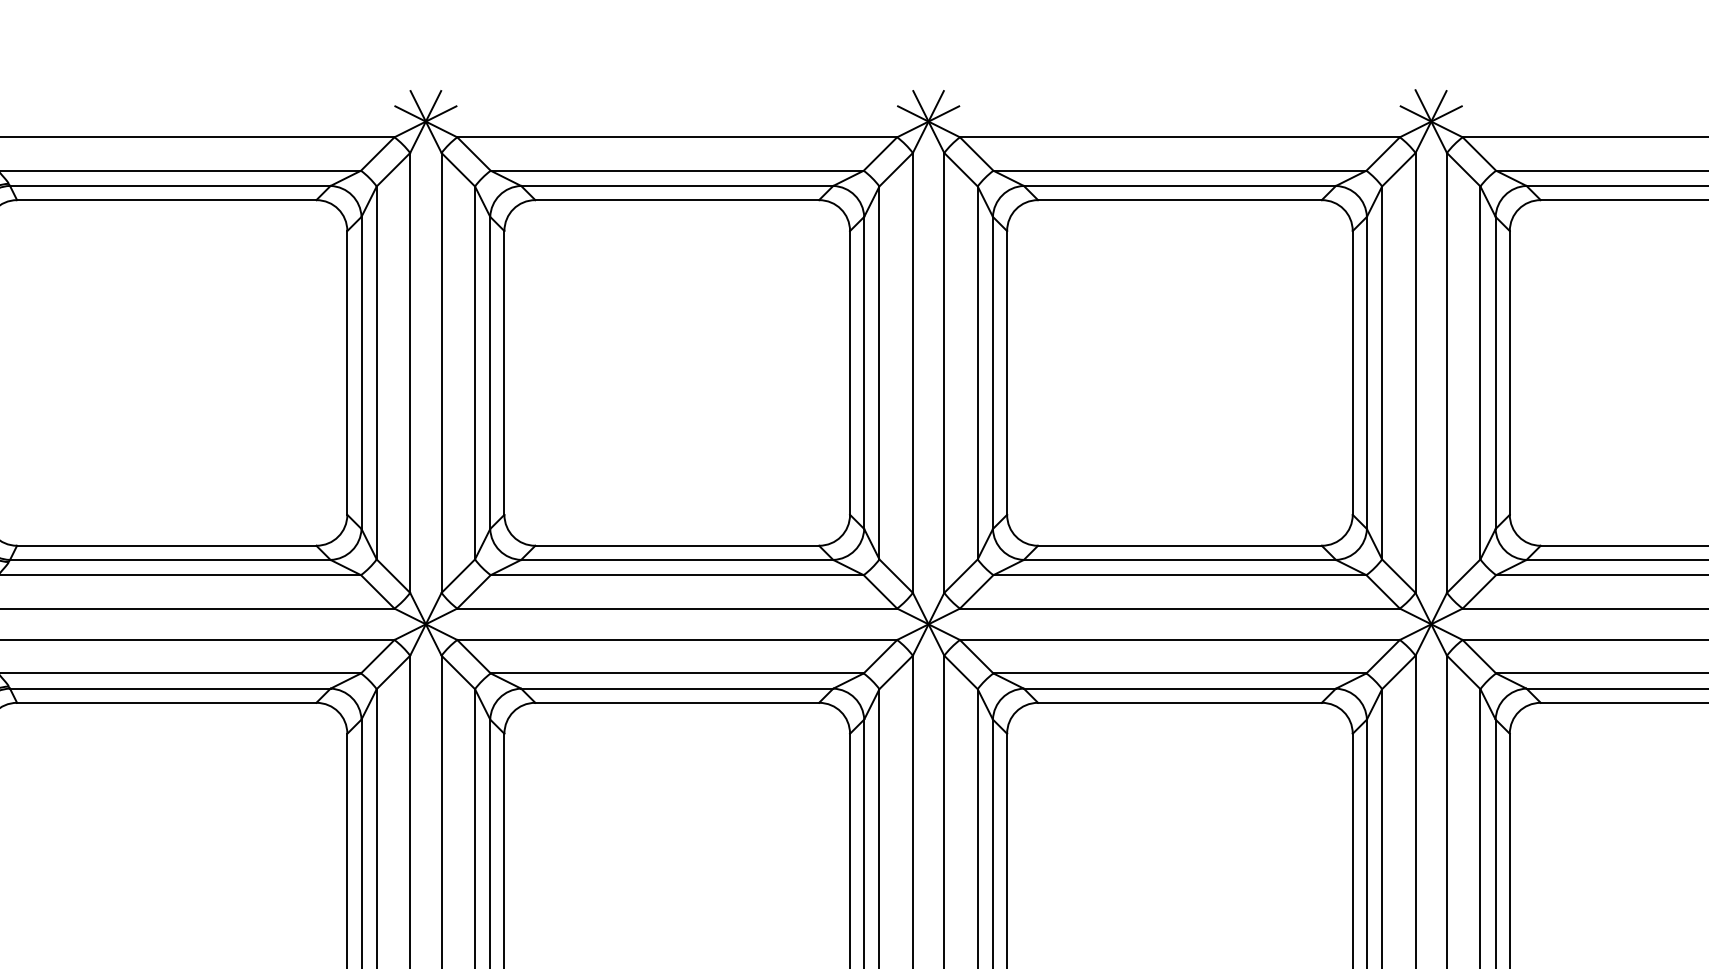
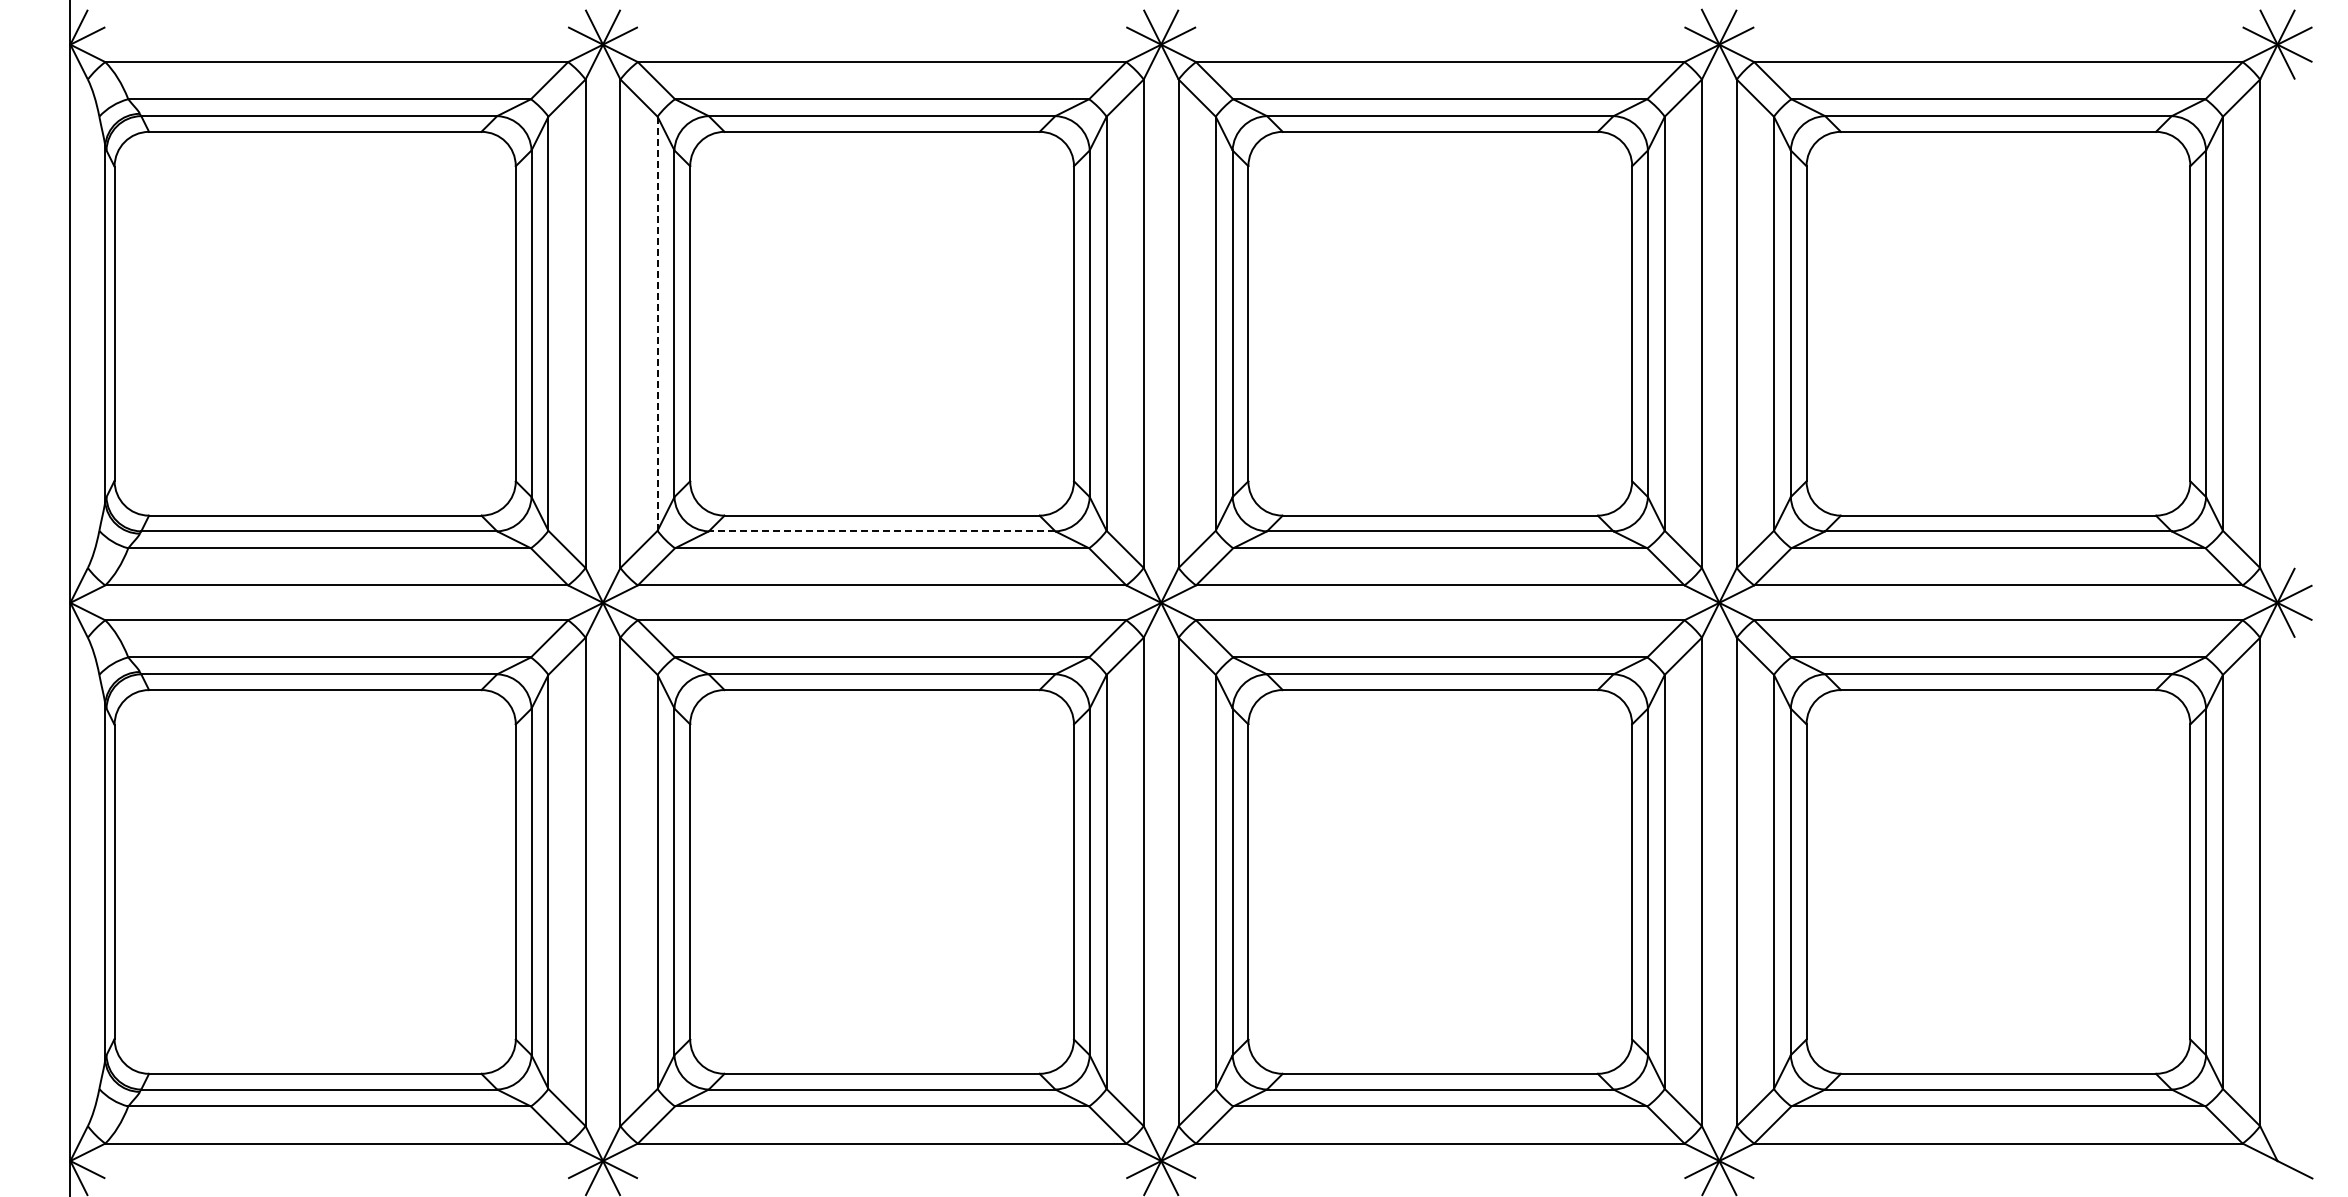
line: (474, 373) -> (657, 324), solid -> dashed
line: (676, 560) -> (881, 531), solid -> dashed

